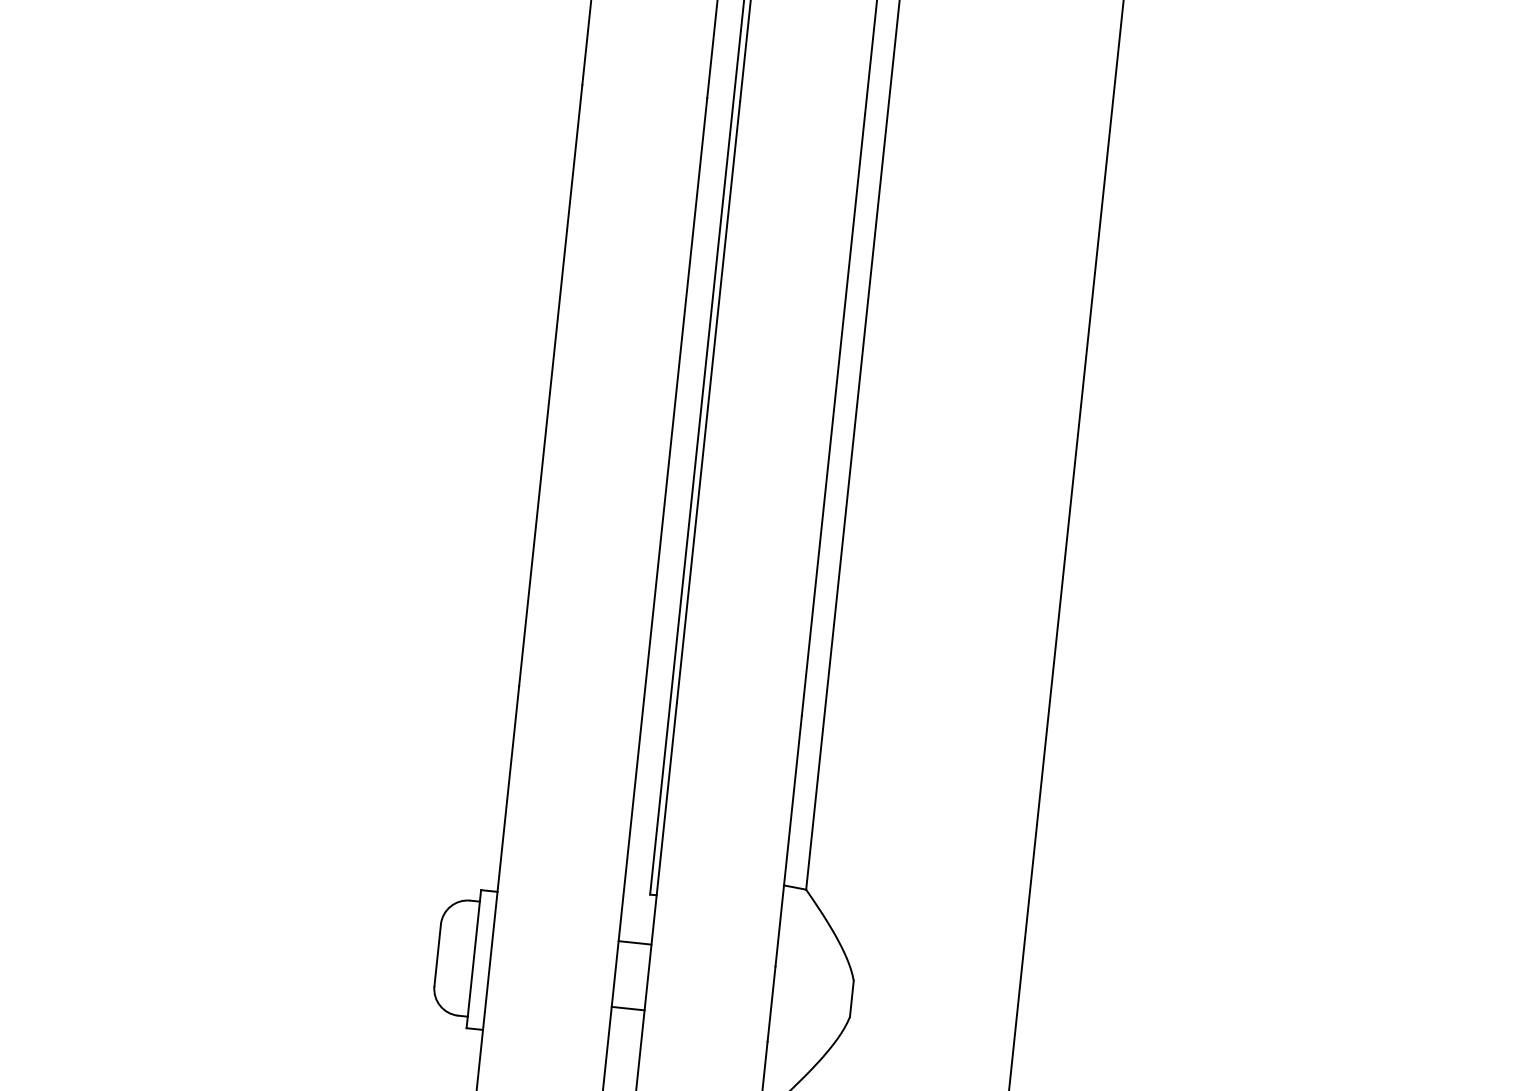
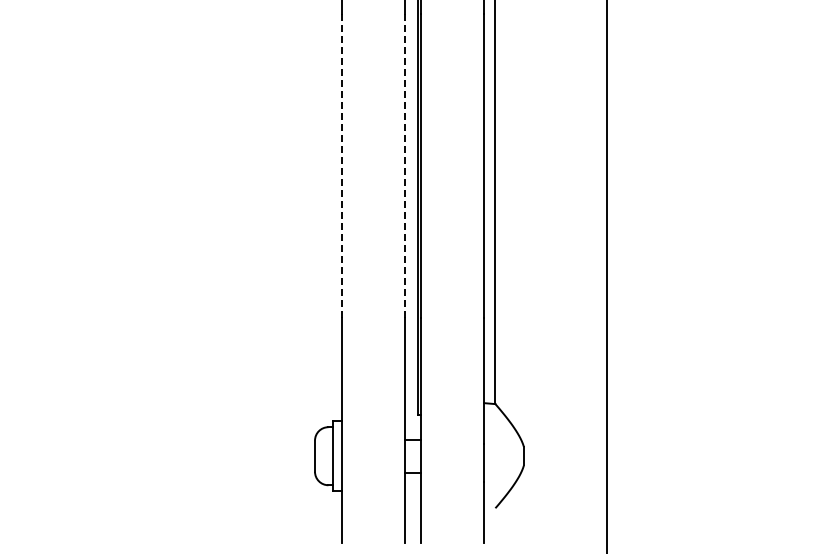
line: (550, 384) -> (341, 165), solid -> dashed
line: (675, 397) -> (404, 165), solid -> dashed

